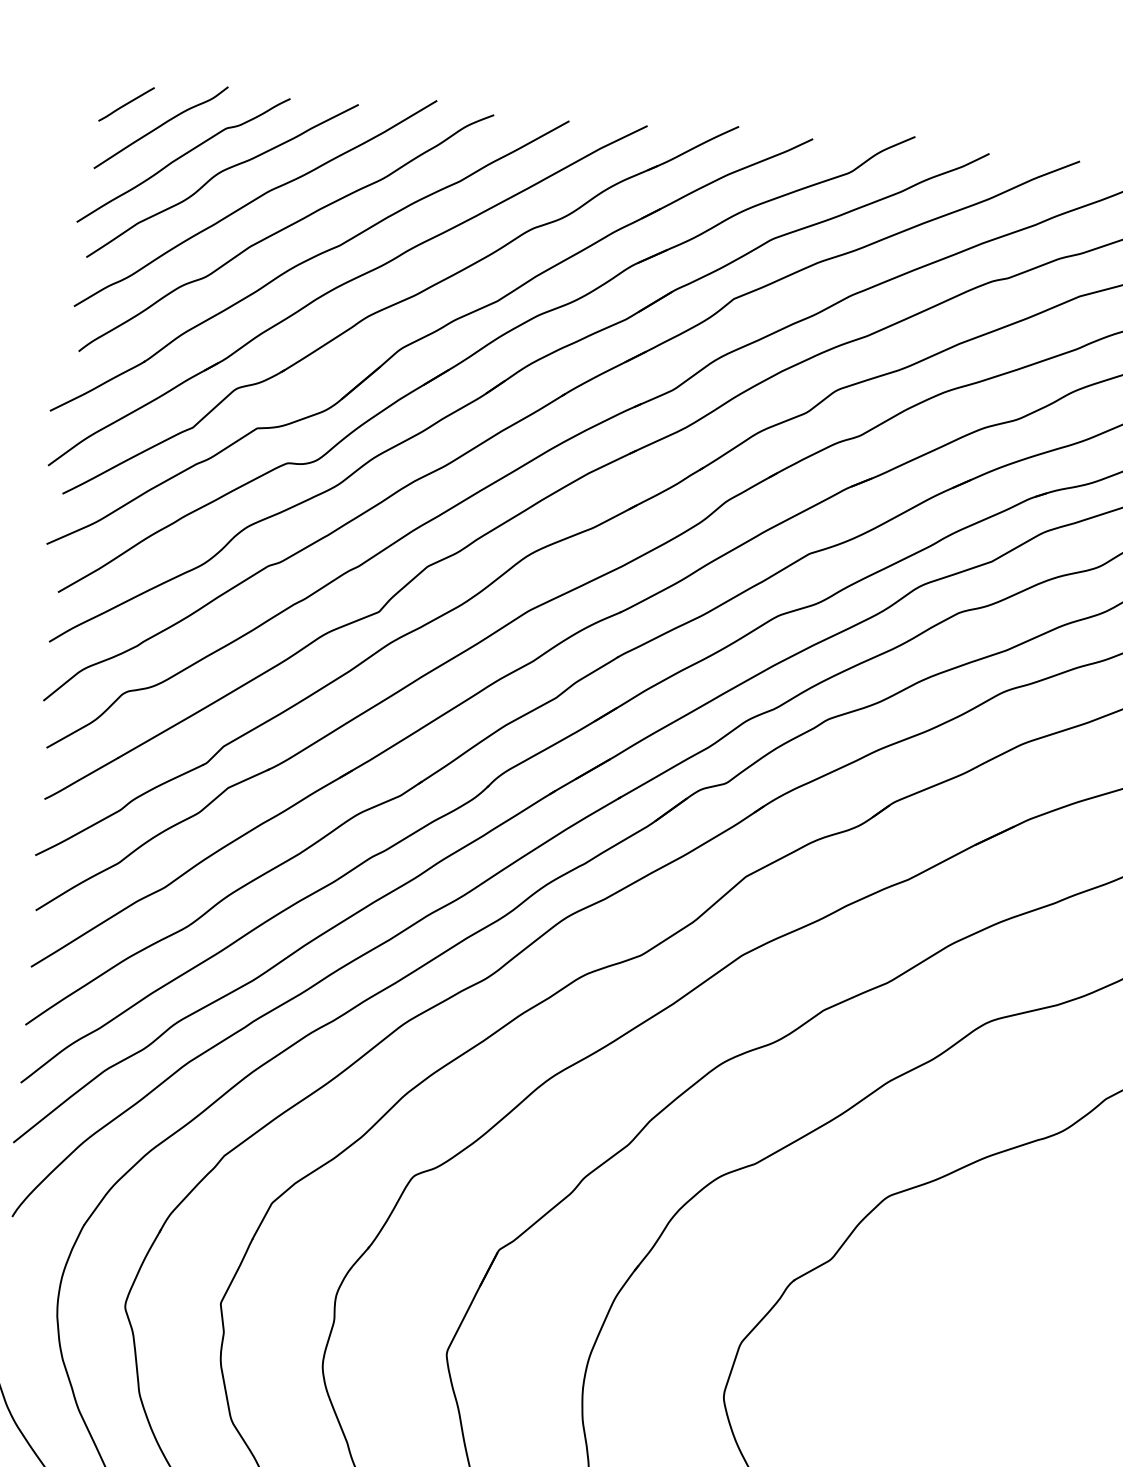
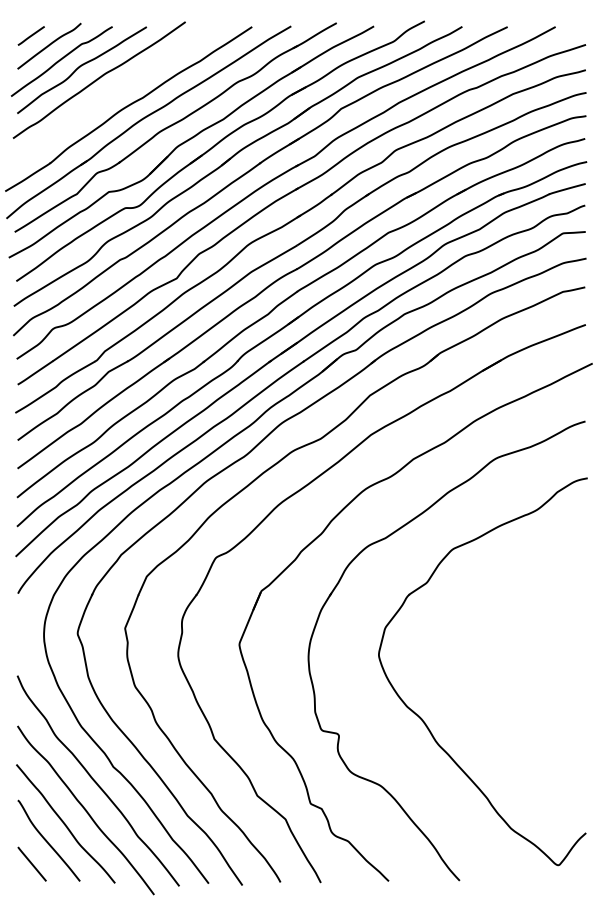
curve: (285, 230) -> (115, 92), removed

